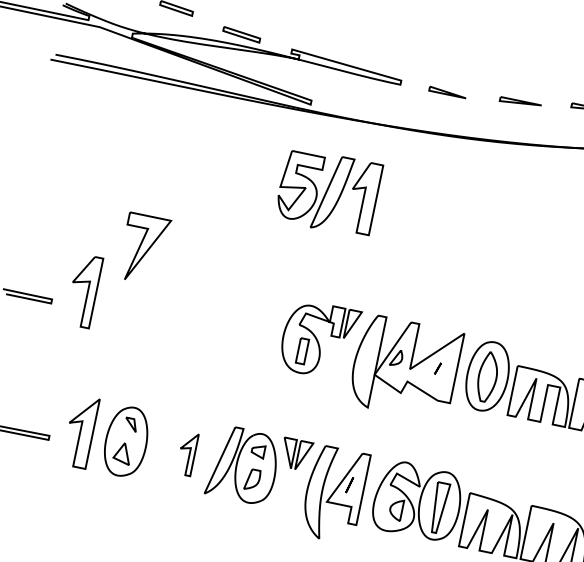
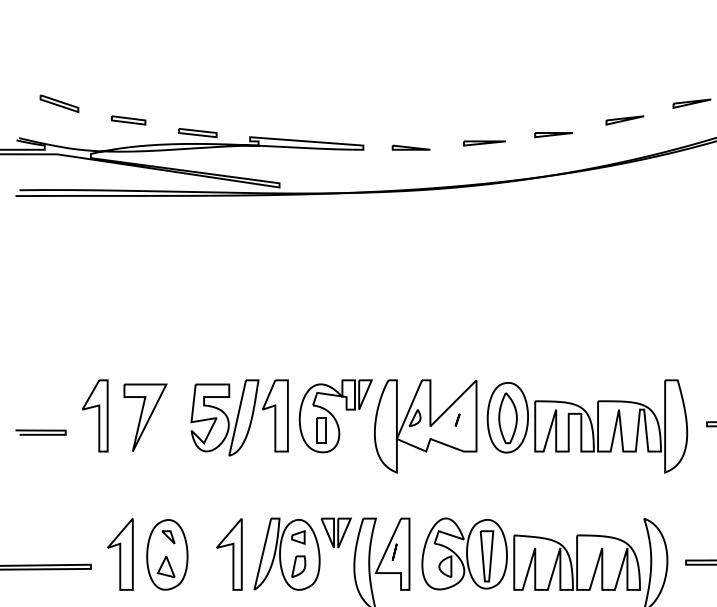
part: (328, 192) -> (239, 417), moved
part: (143, 248) -> (145, 417), moved
part: (187, 453) -> (229, 554), size x1.67

